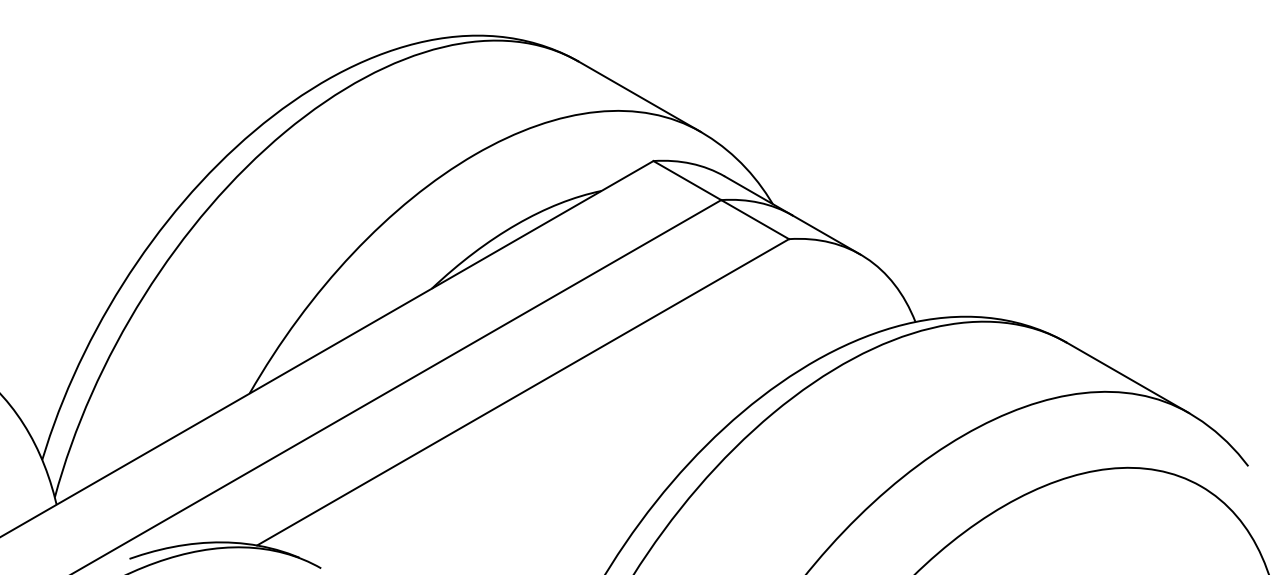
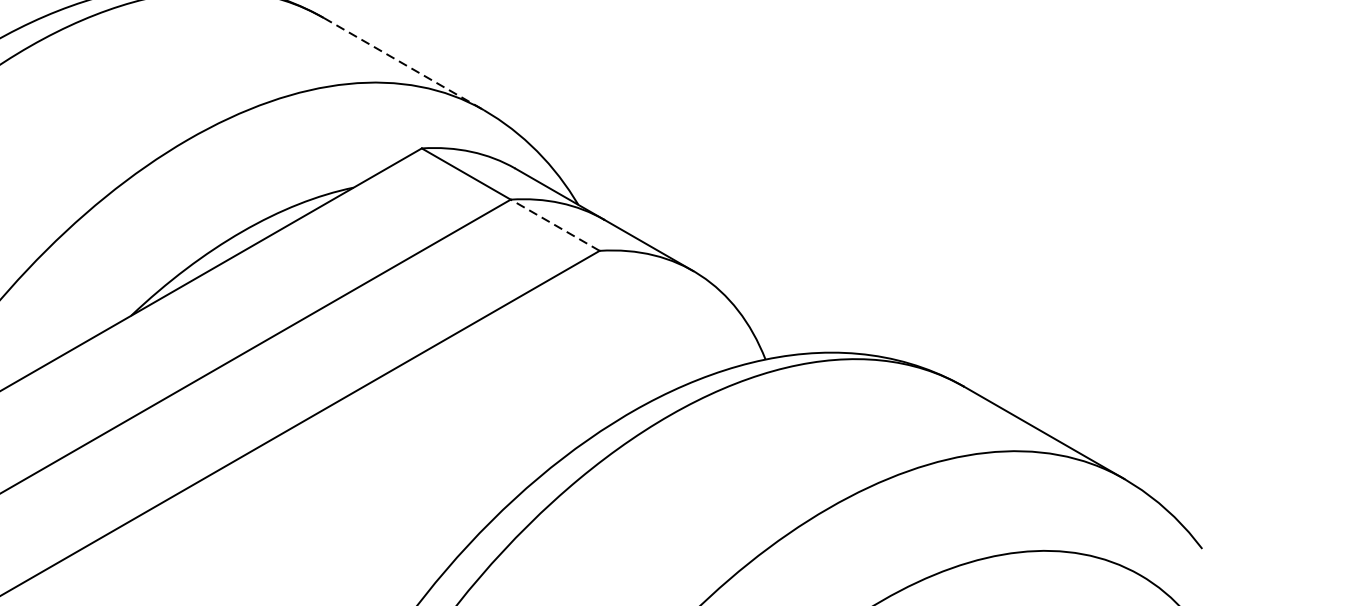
line: (640, 97) -> (404, 65), solid -> dashed
line: (754, 219) -> (554, 225), solid -> dashed

